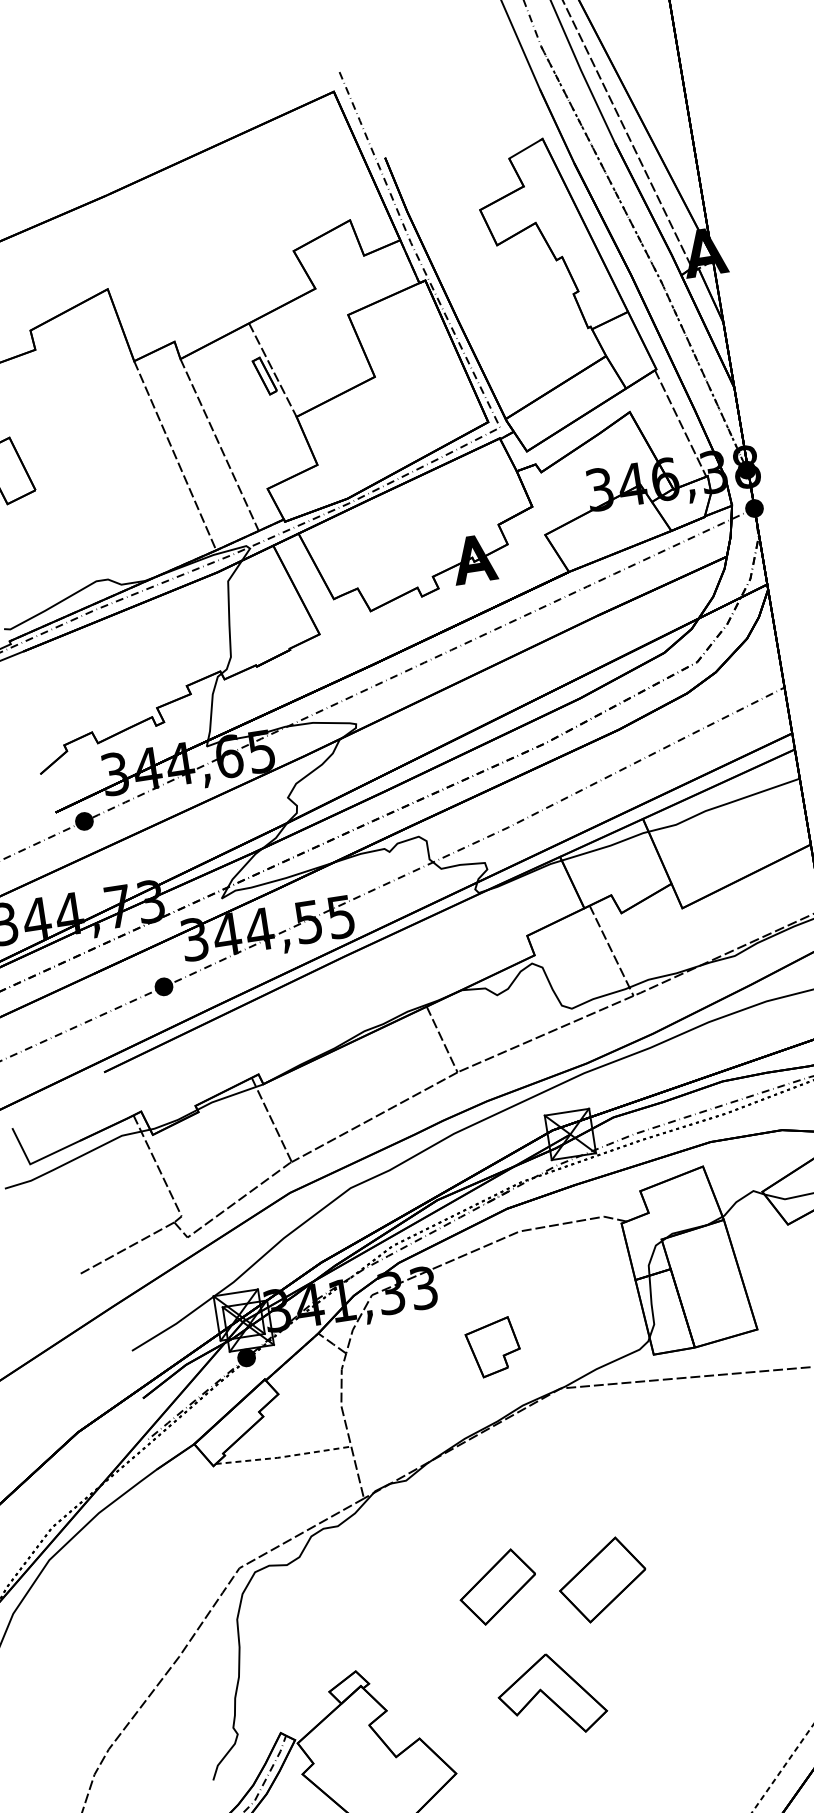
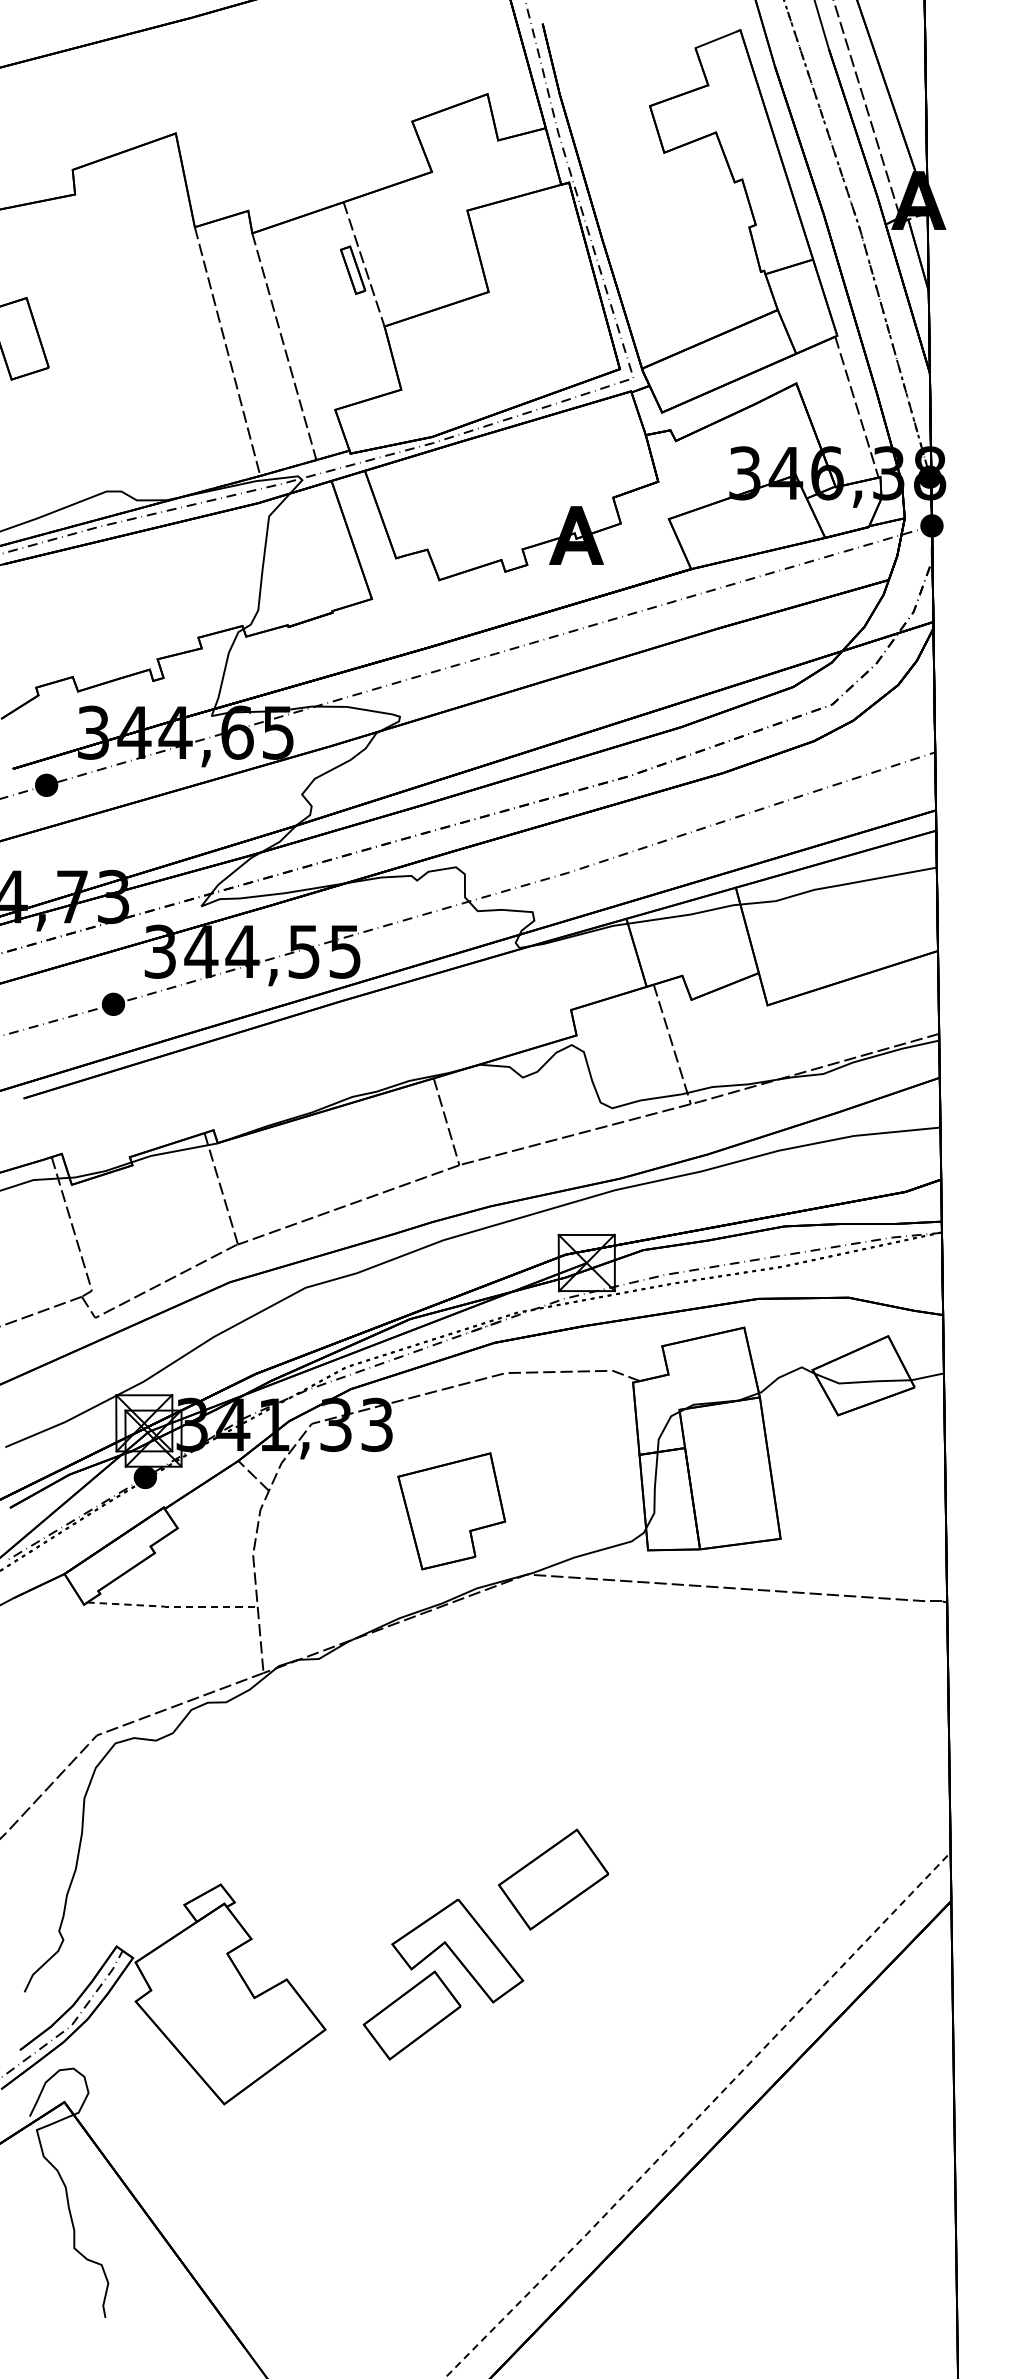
part: (493, 1347) -> (451, 1511), size x1.67
part: (602, 1579) -> (553, 1879), moved
part: (497, 1587) -> (411, 2015), moved

